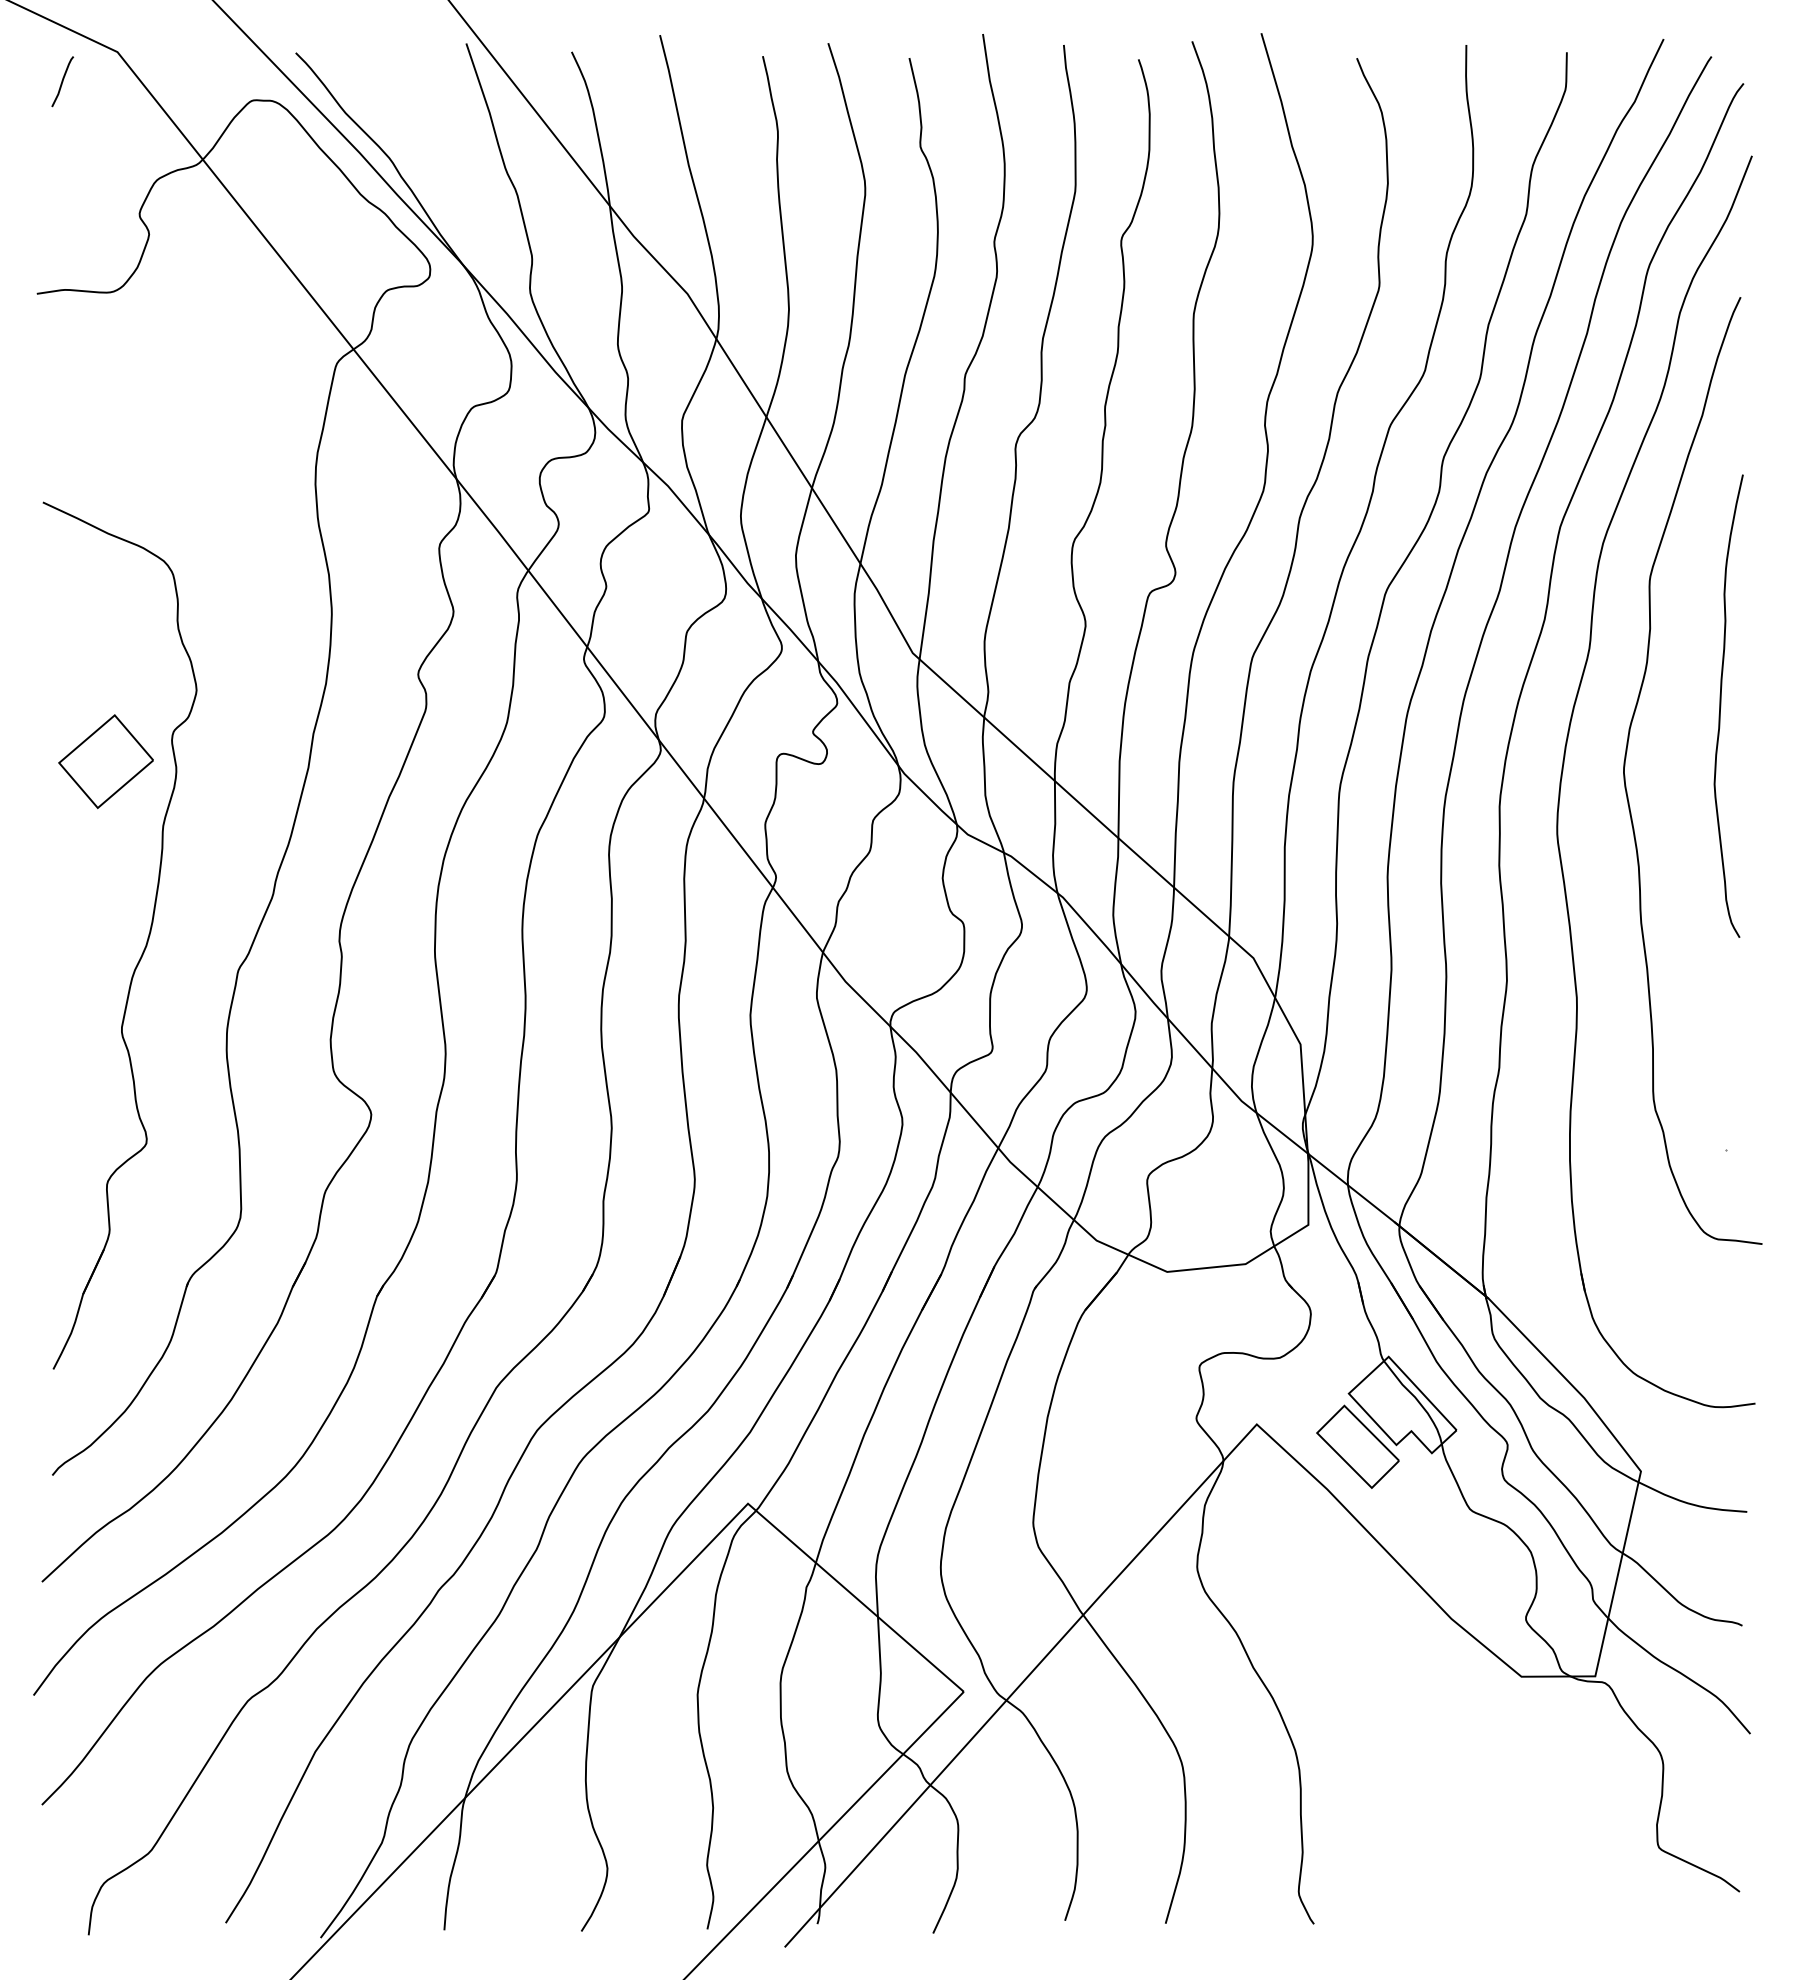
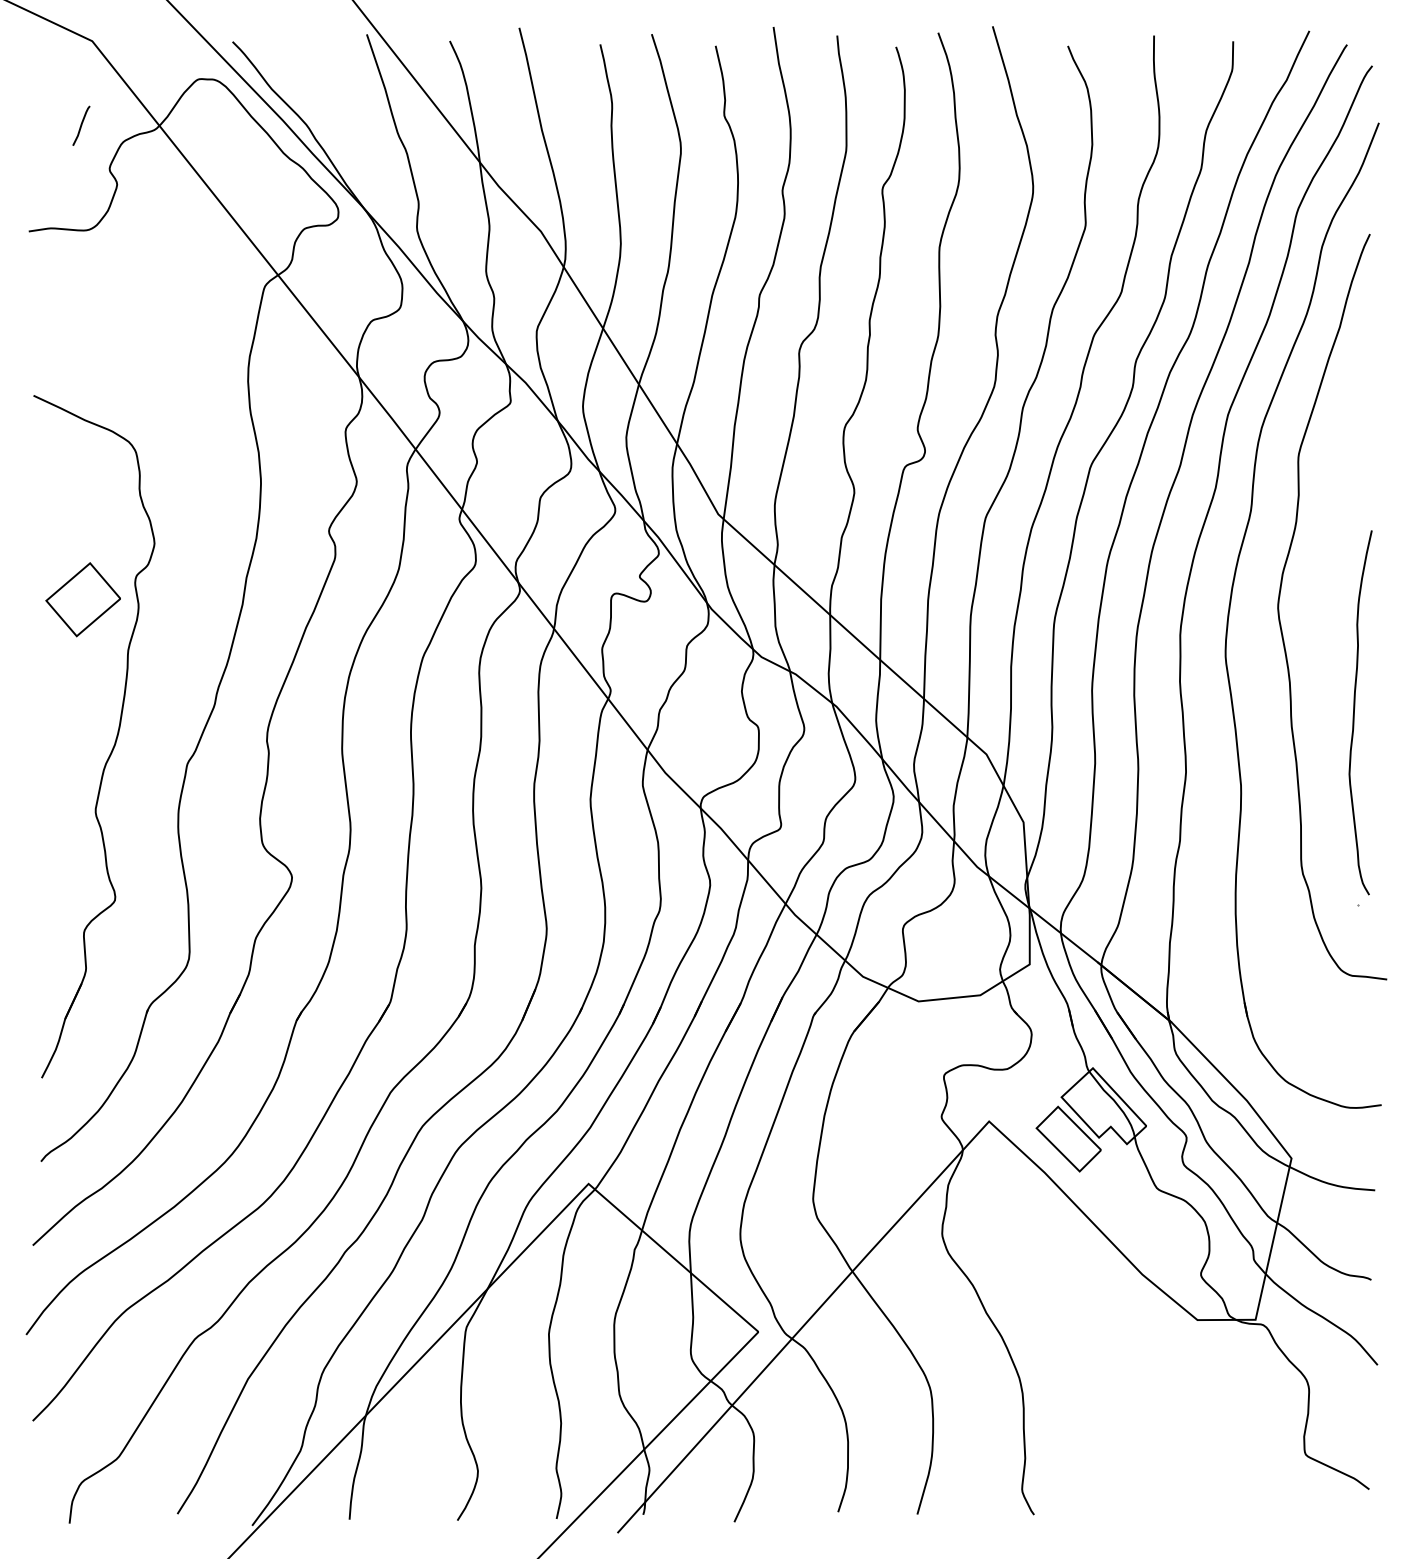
curve: (62, 81) -> (81, 125), moved
curve: (1721, 705) -> (1354, 712), moved

